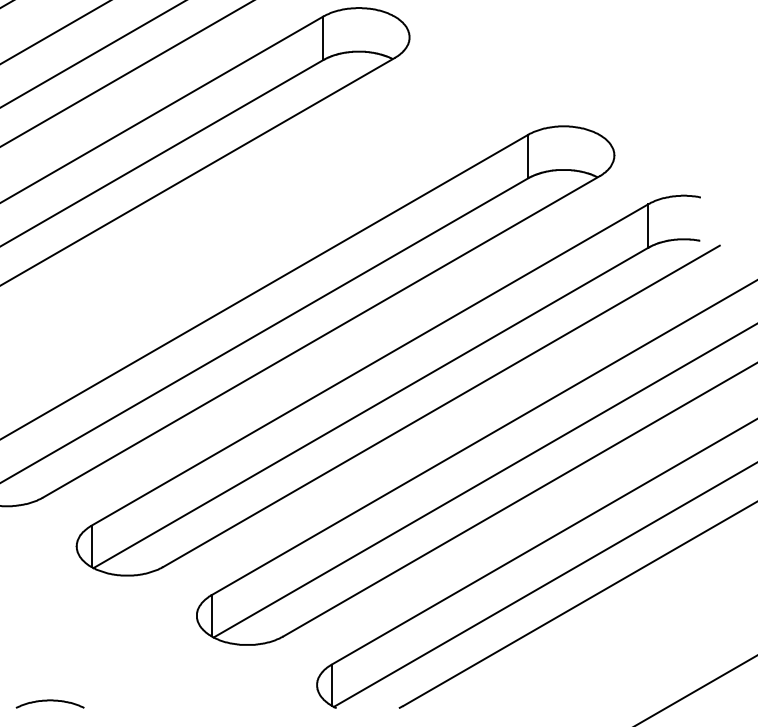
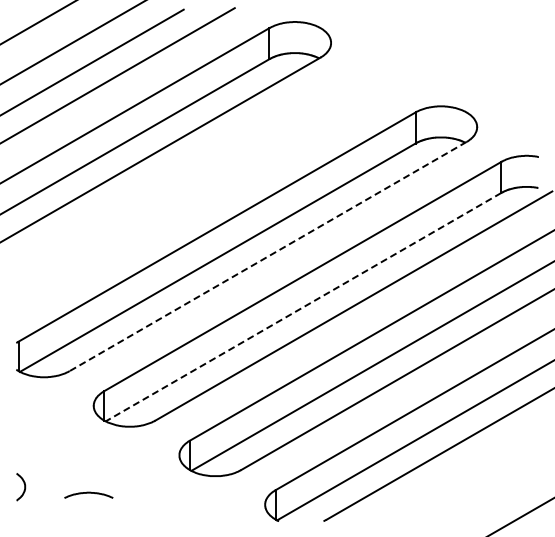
line: (320, 336) -> (267, 256), solid -> dashed
line: (370, 408) -> (303, 307), solid -> dashed
curve: (49, 701) -> (88, 493), moved

